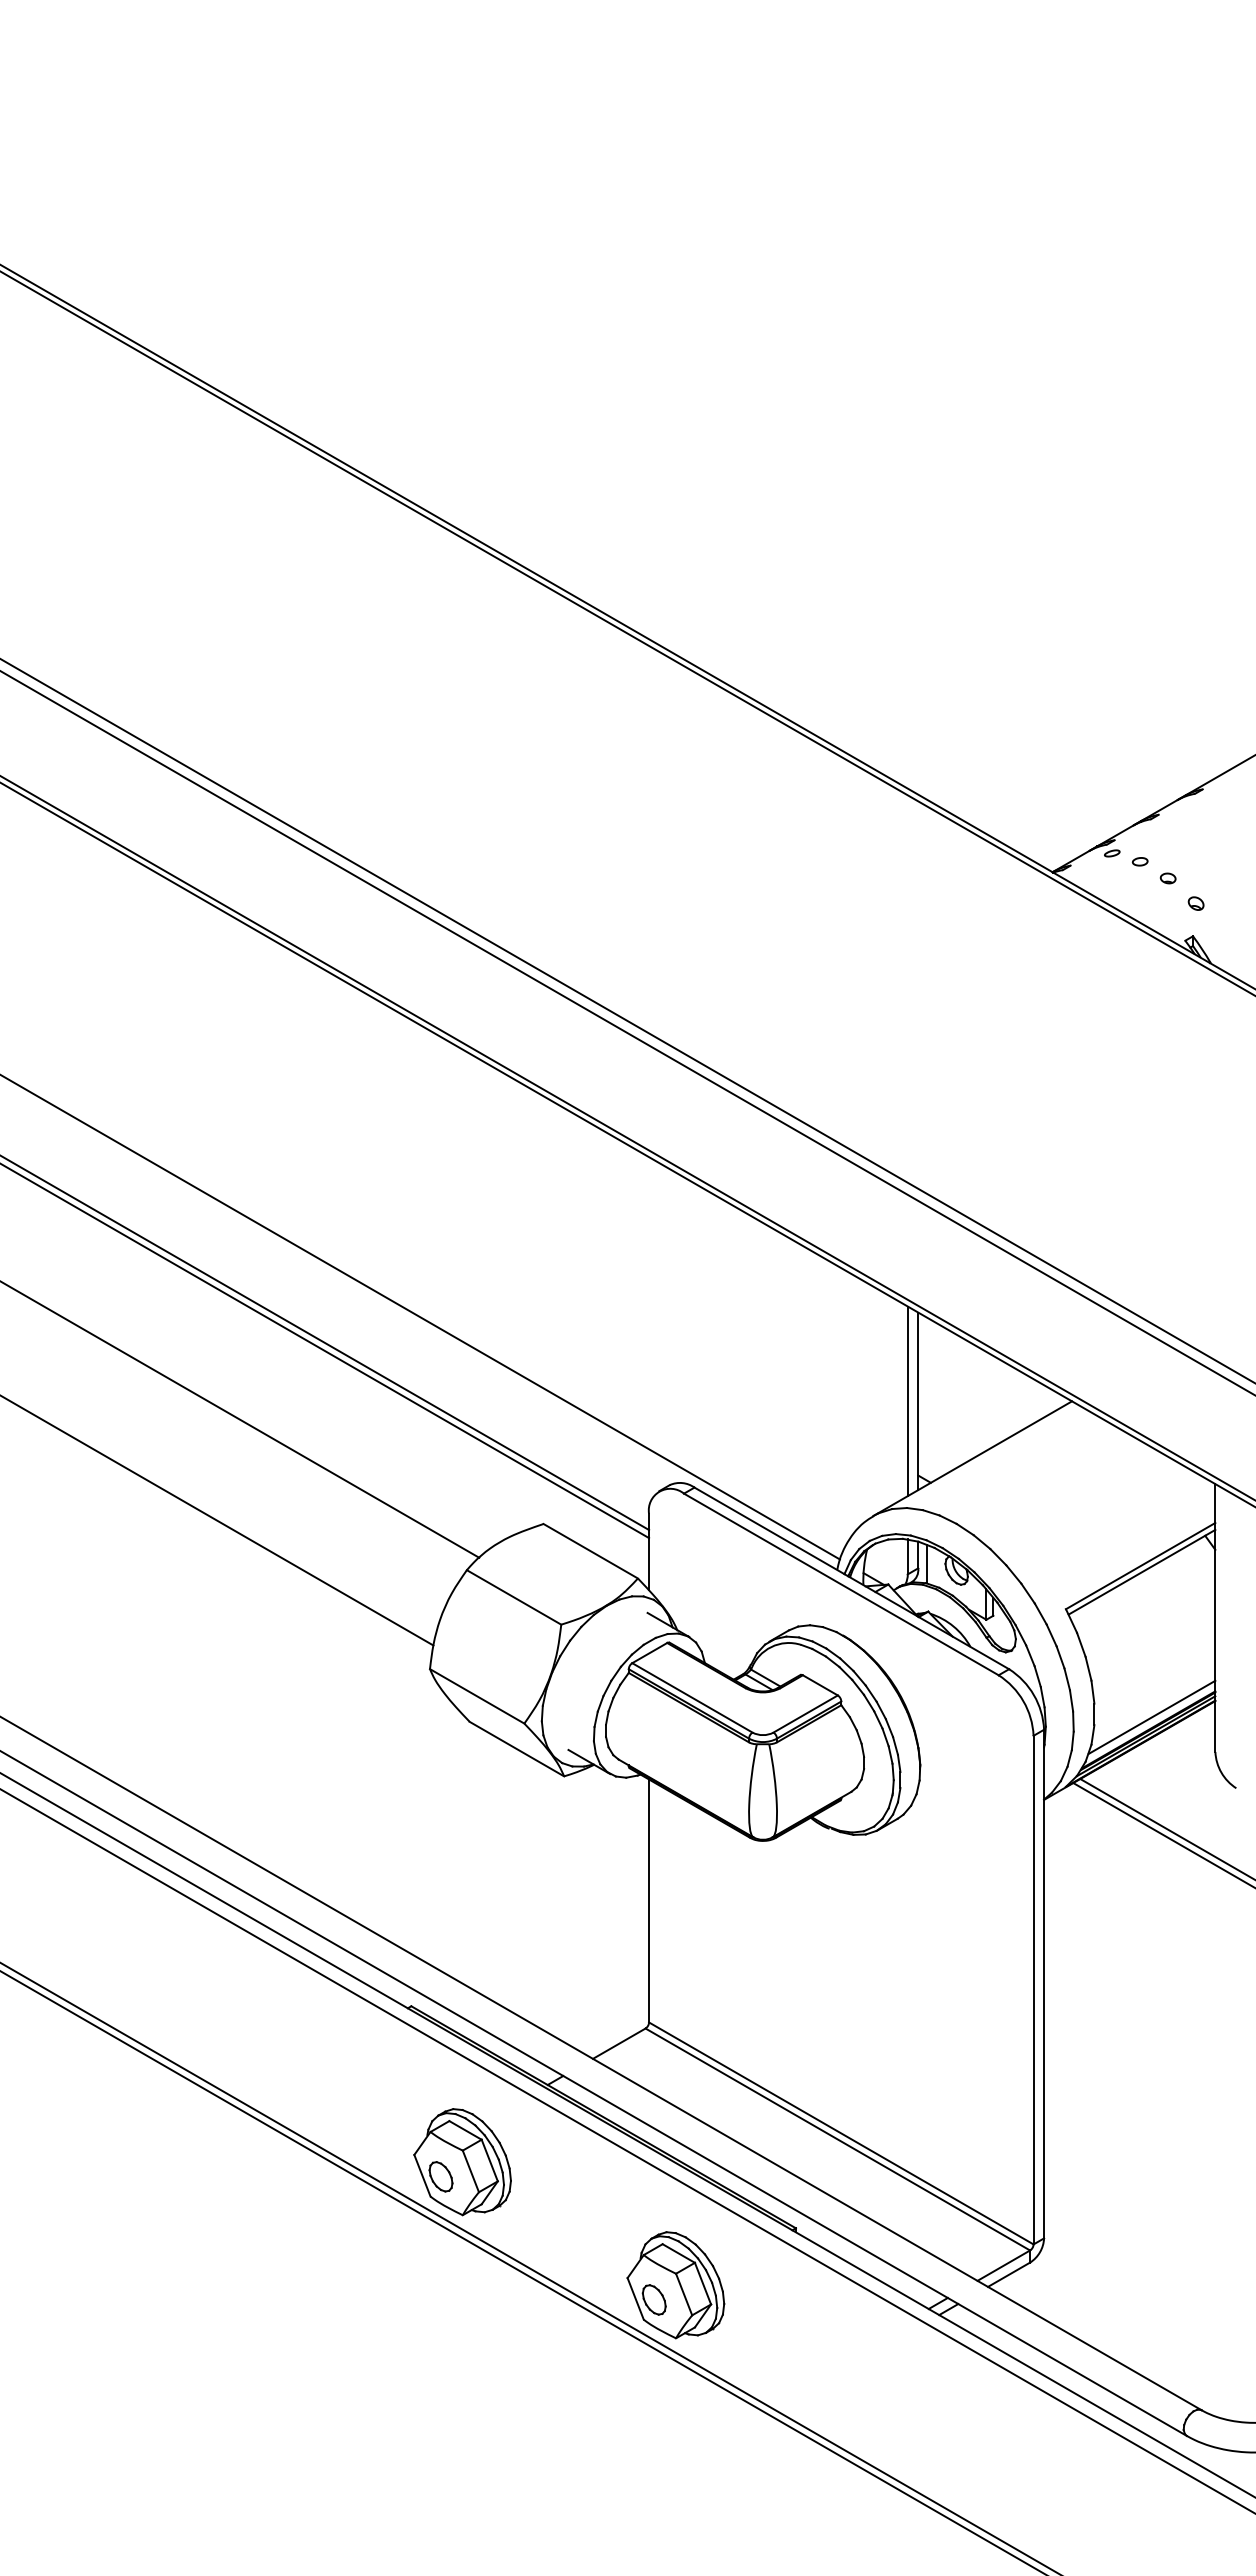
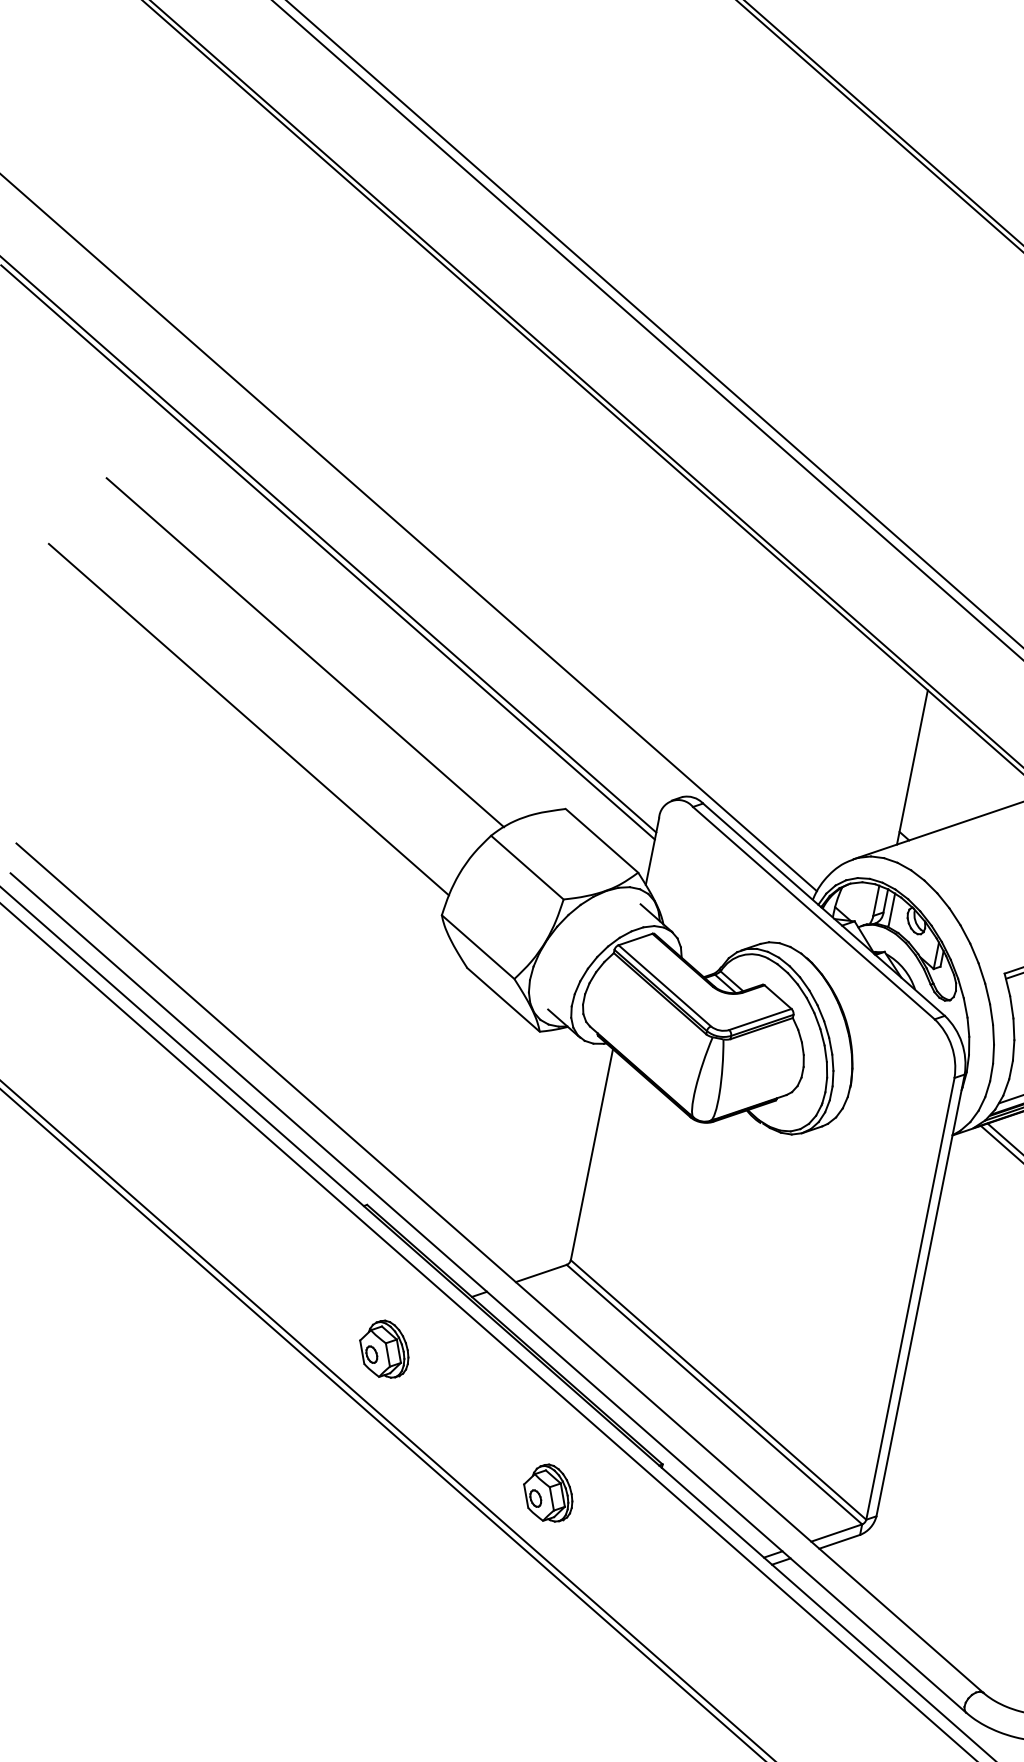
line: (907, 1401) -> (903, 765), removed
part: (462, 2162) -> (384, 1349), size x0.6
part: (675, 2285) -> (548, 1493), size x0.6

